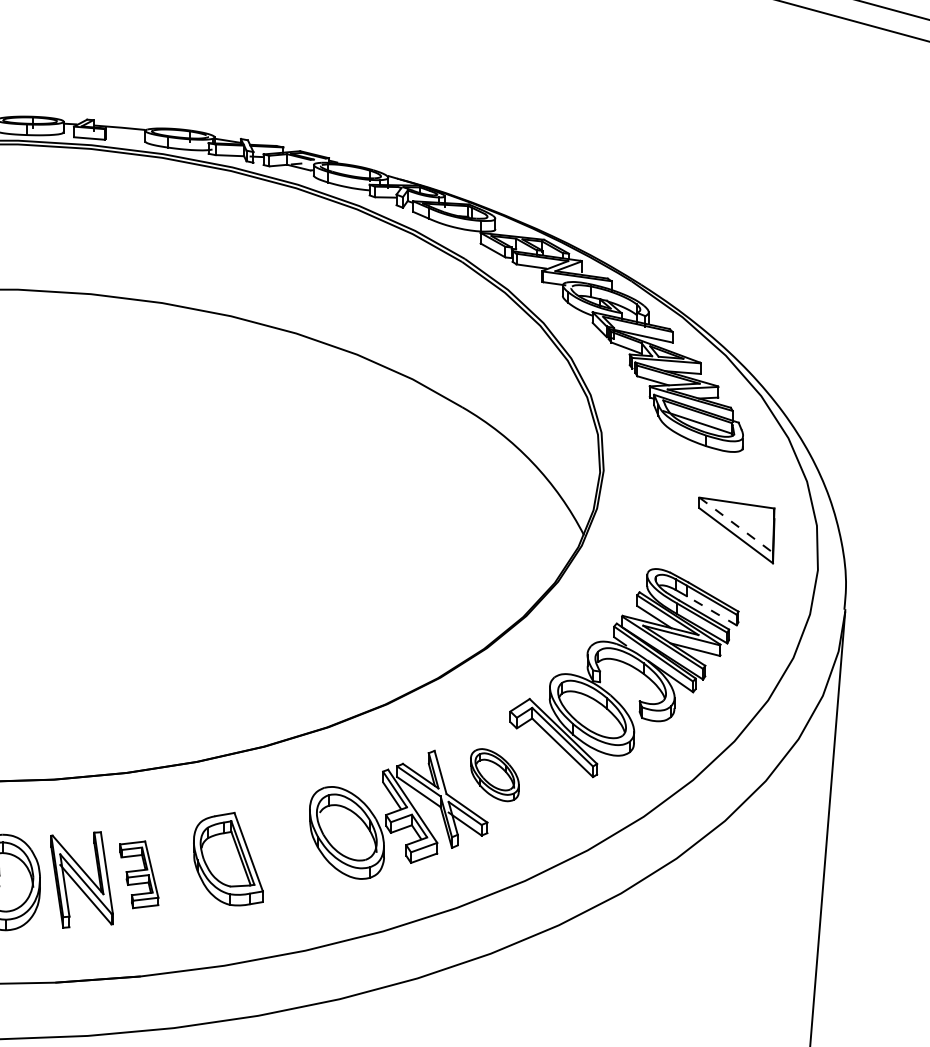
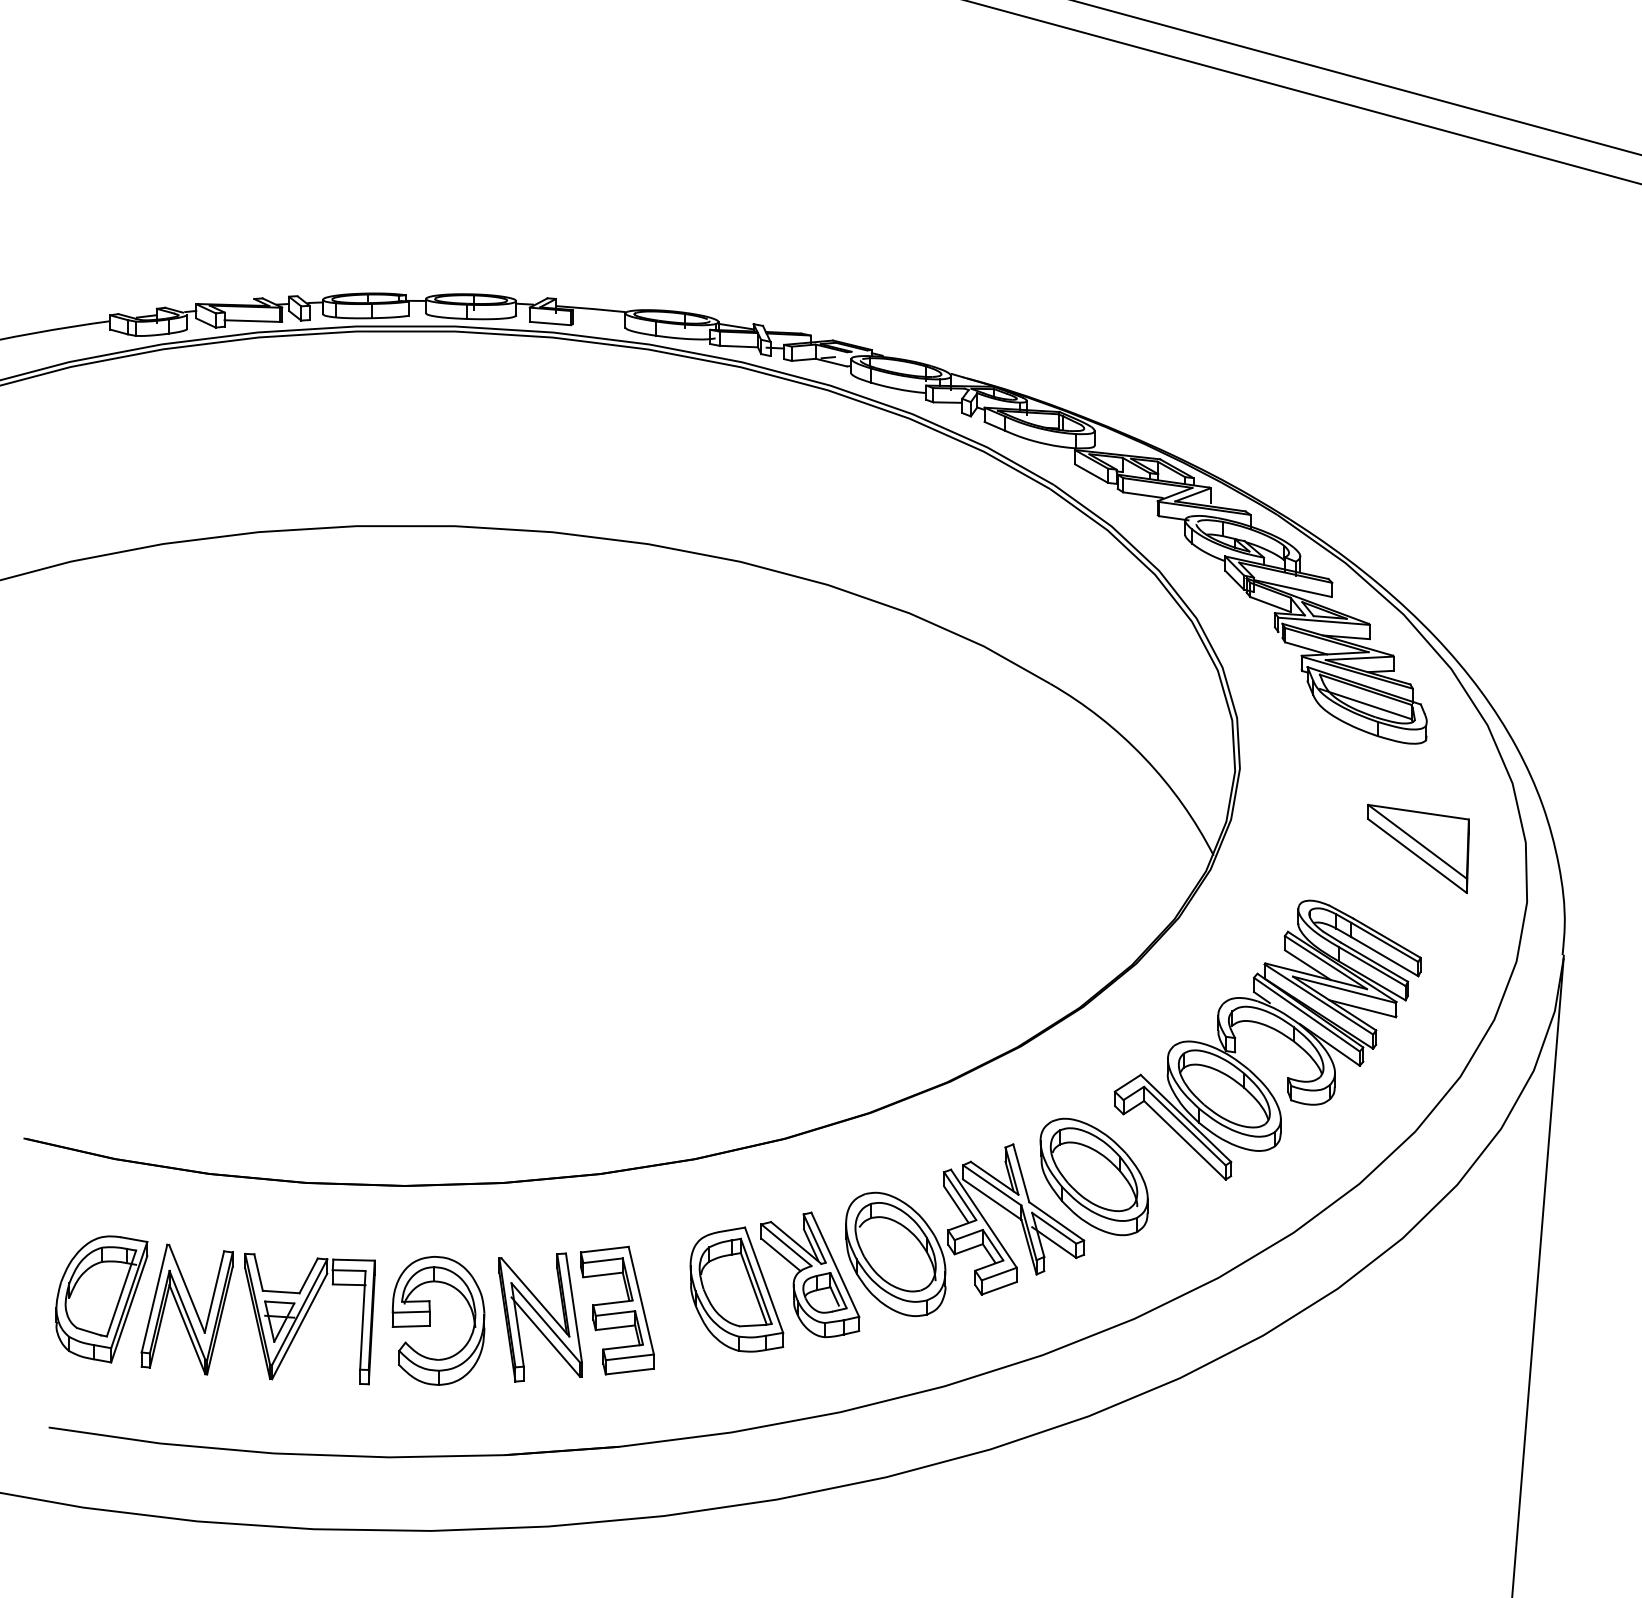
line: (736, 524) -> (1417, 841), dashed -> solid
line: (711, 610) -> (1384, 956), dashed -> solid
part: (494, 774) -> (1093, 1176), size x1.67
part: (283, 847) -> (810, 1274), added
part: (139, 874) -> (617, 1310), size x1.43

